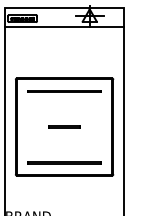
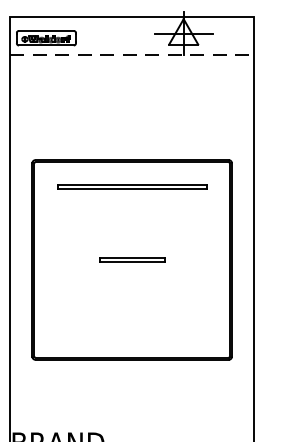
line: (64, 27) -> (132, 56), solid -> dashed
line: (64, 162) -> (132, 332), removed

